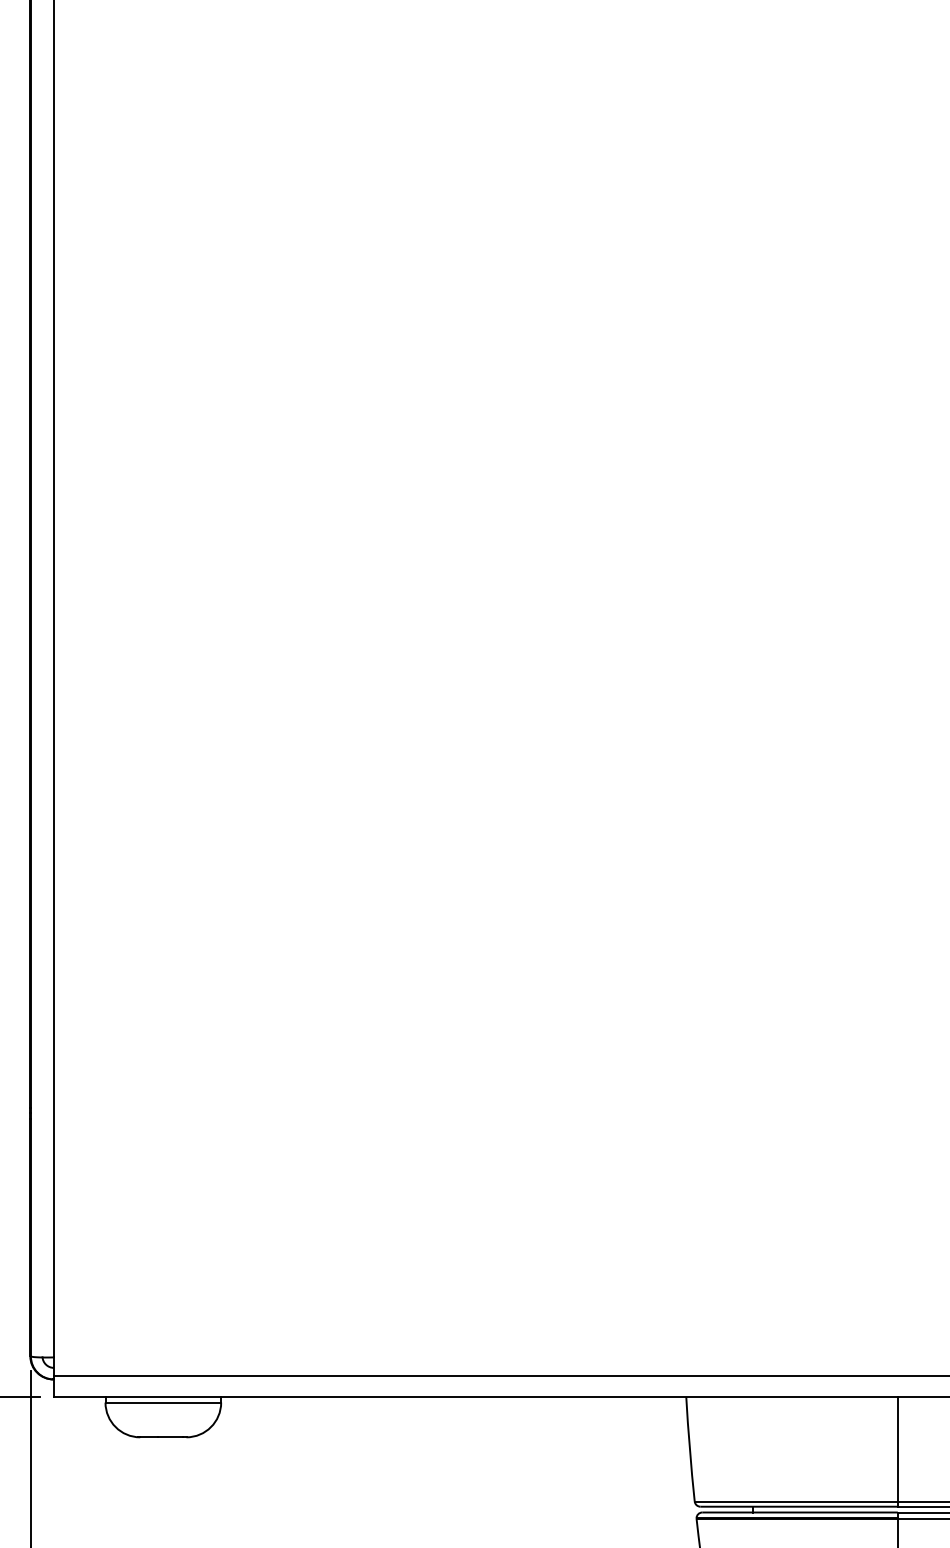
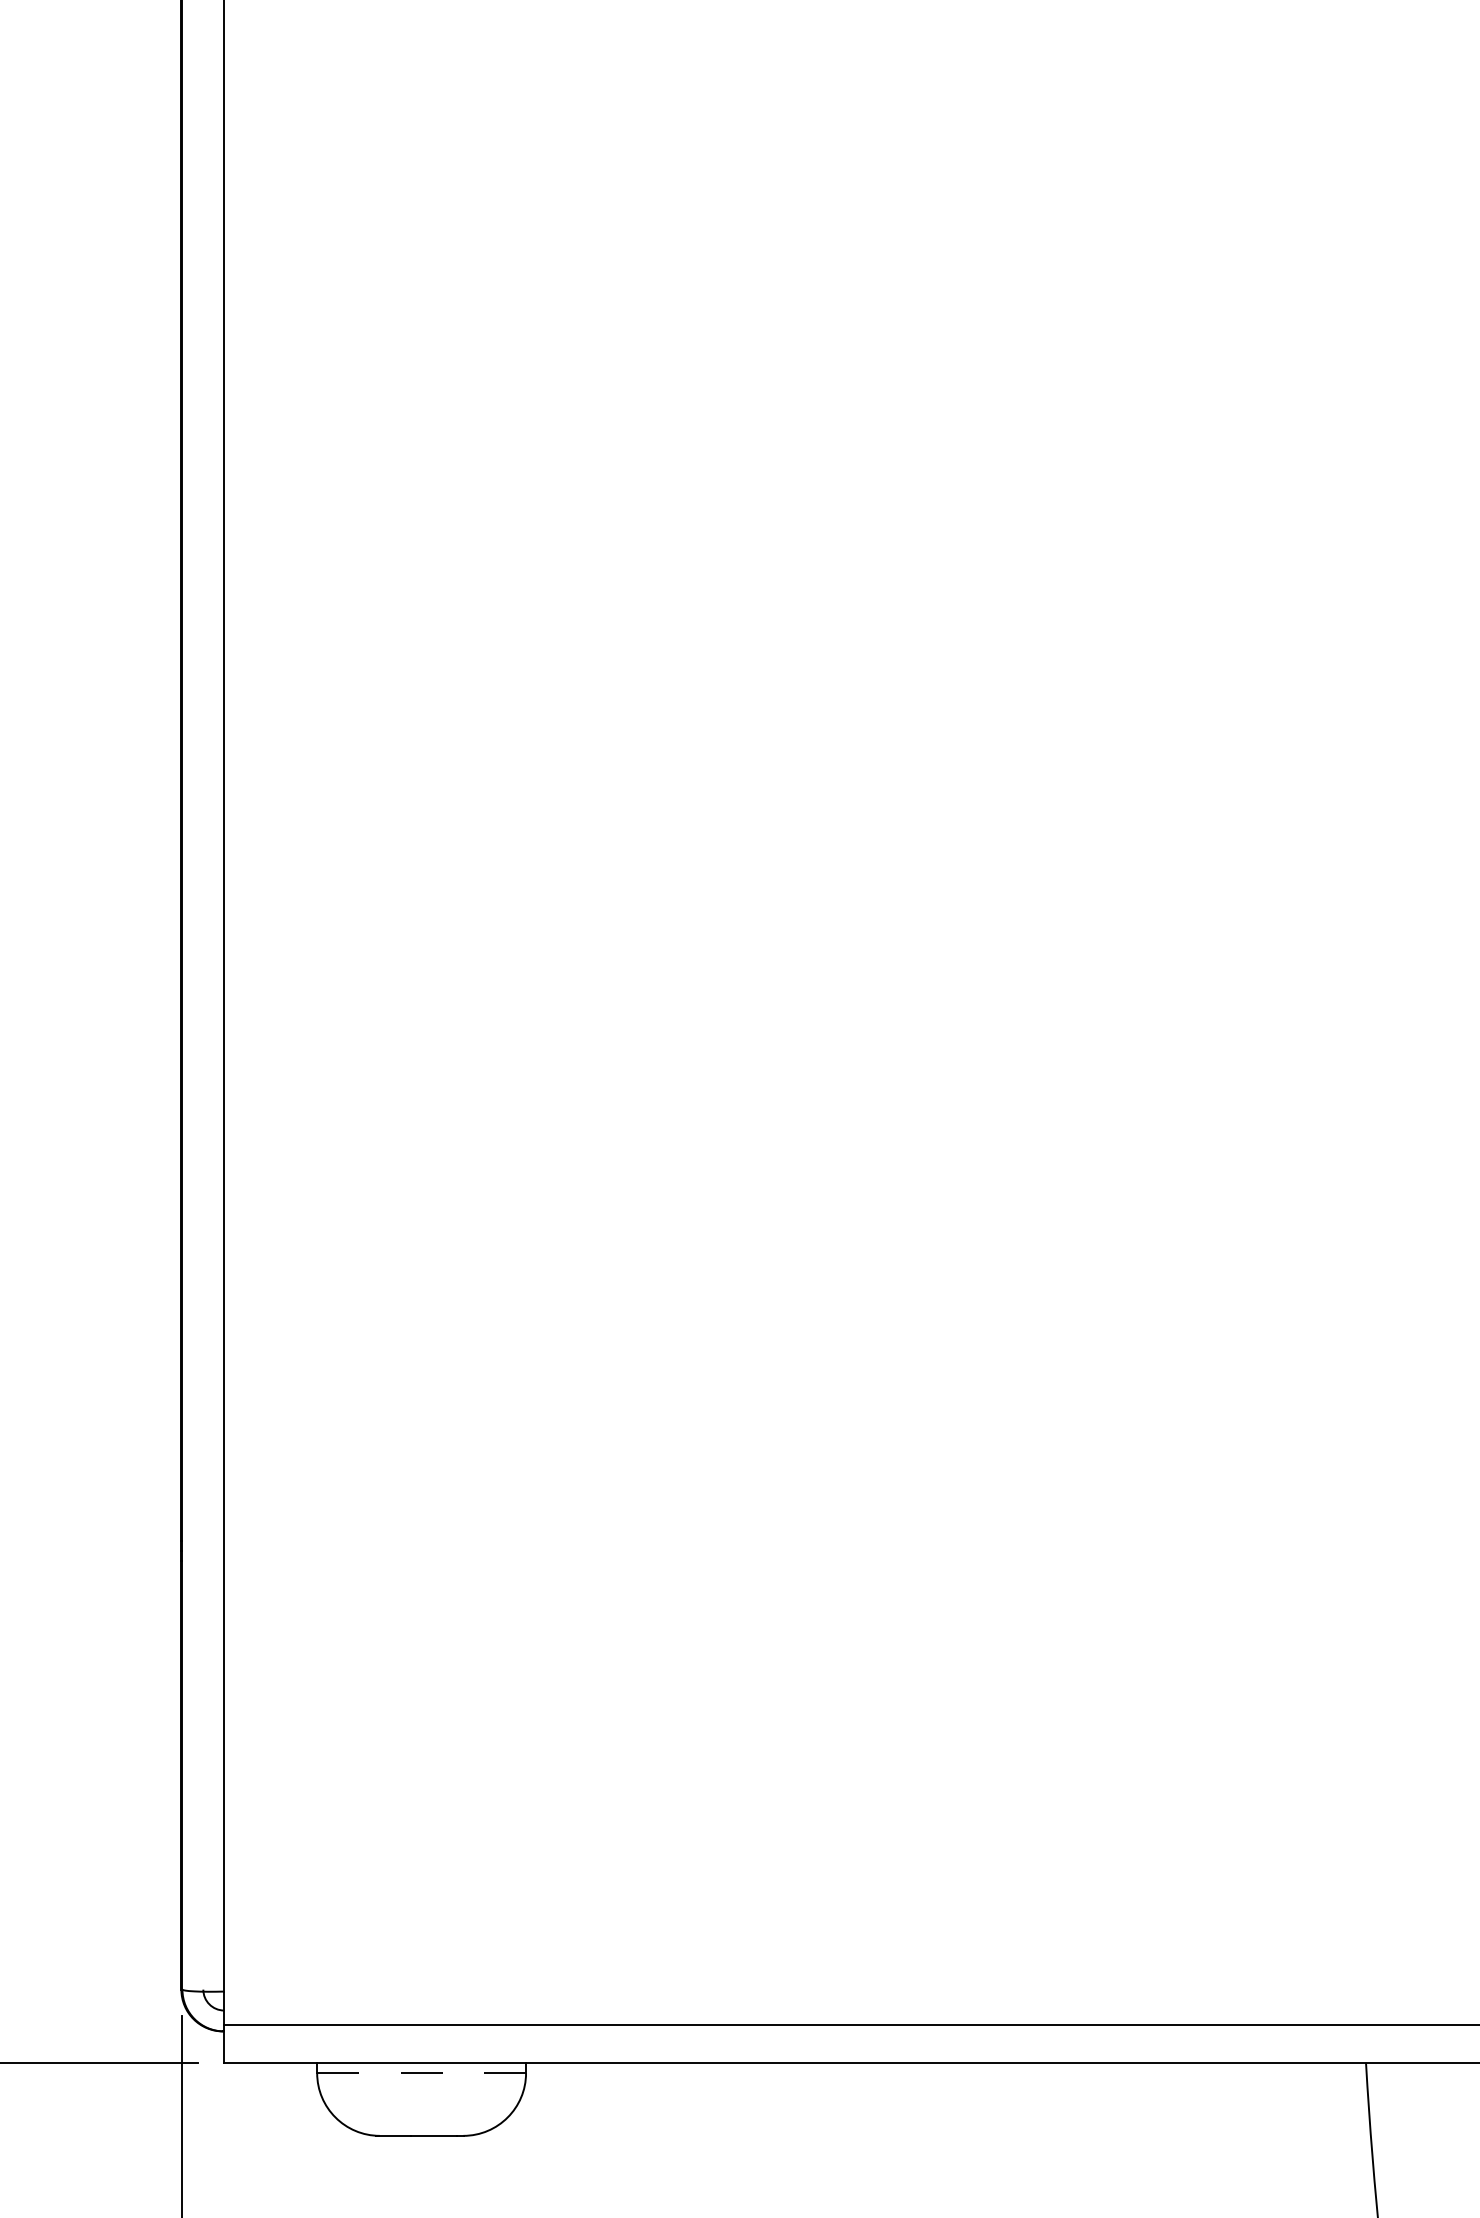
line: (163, 1402) -> (421, 2072), solid -> dashed

